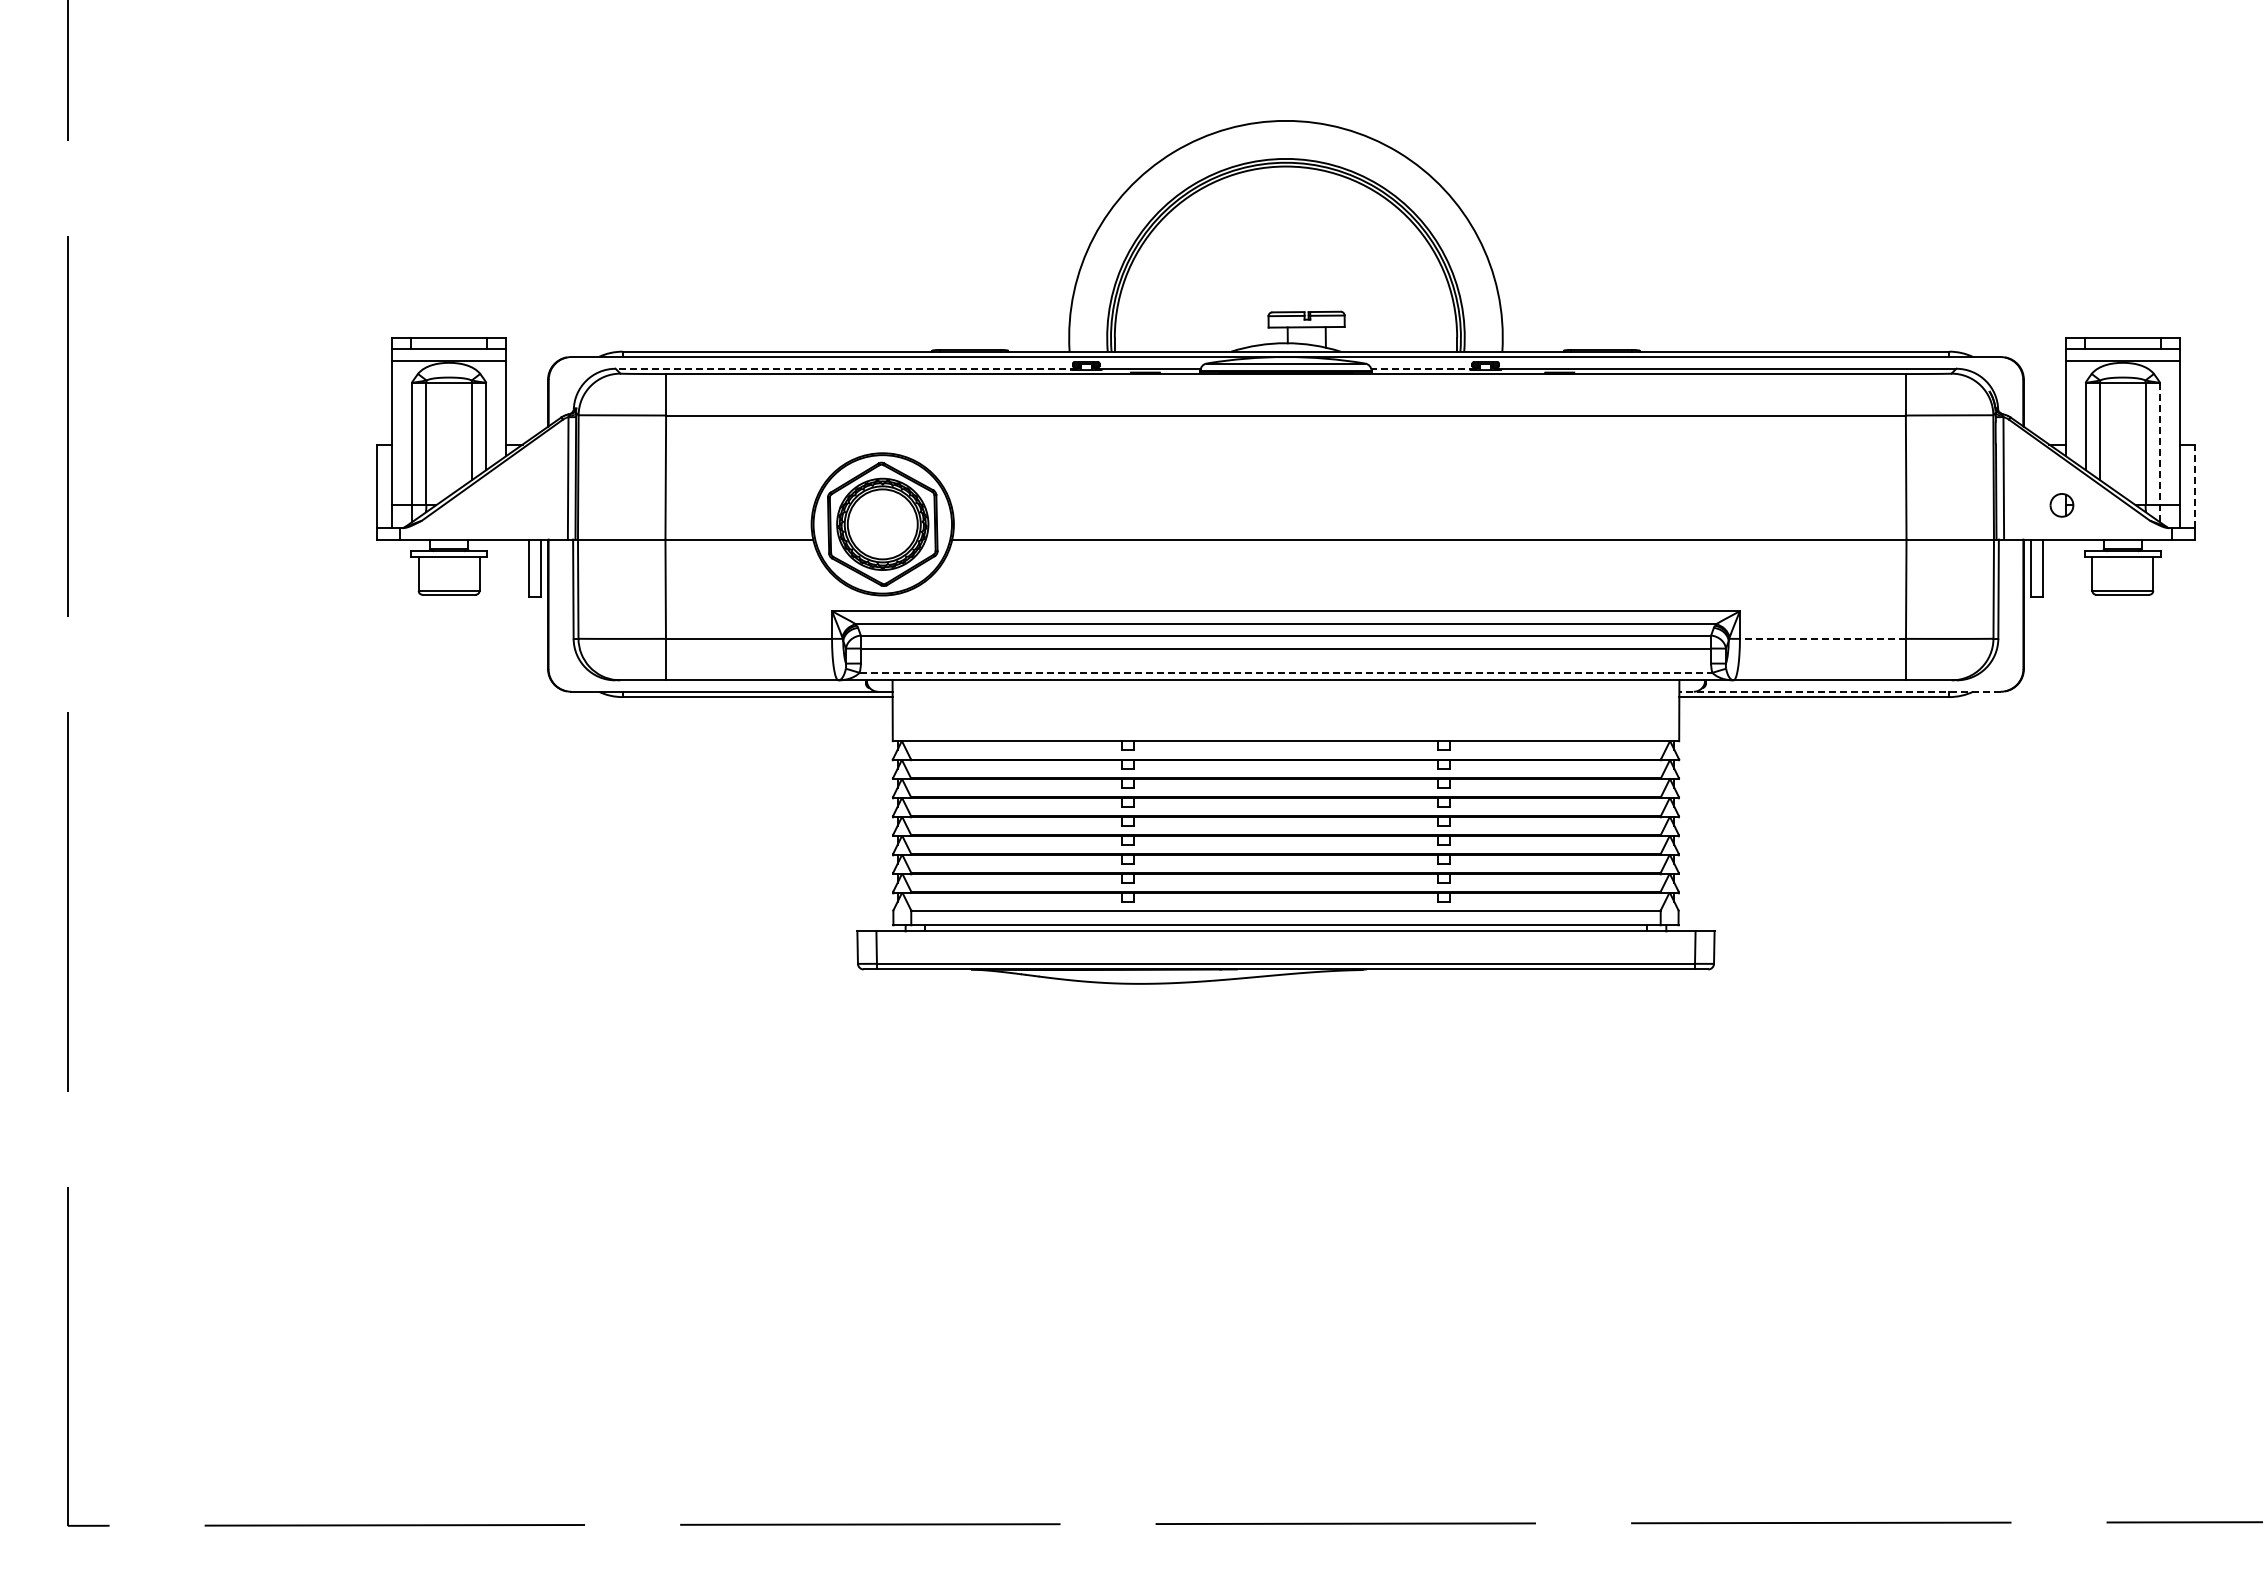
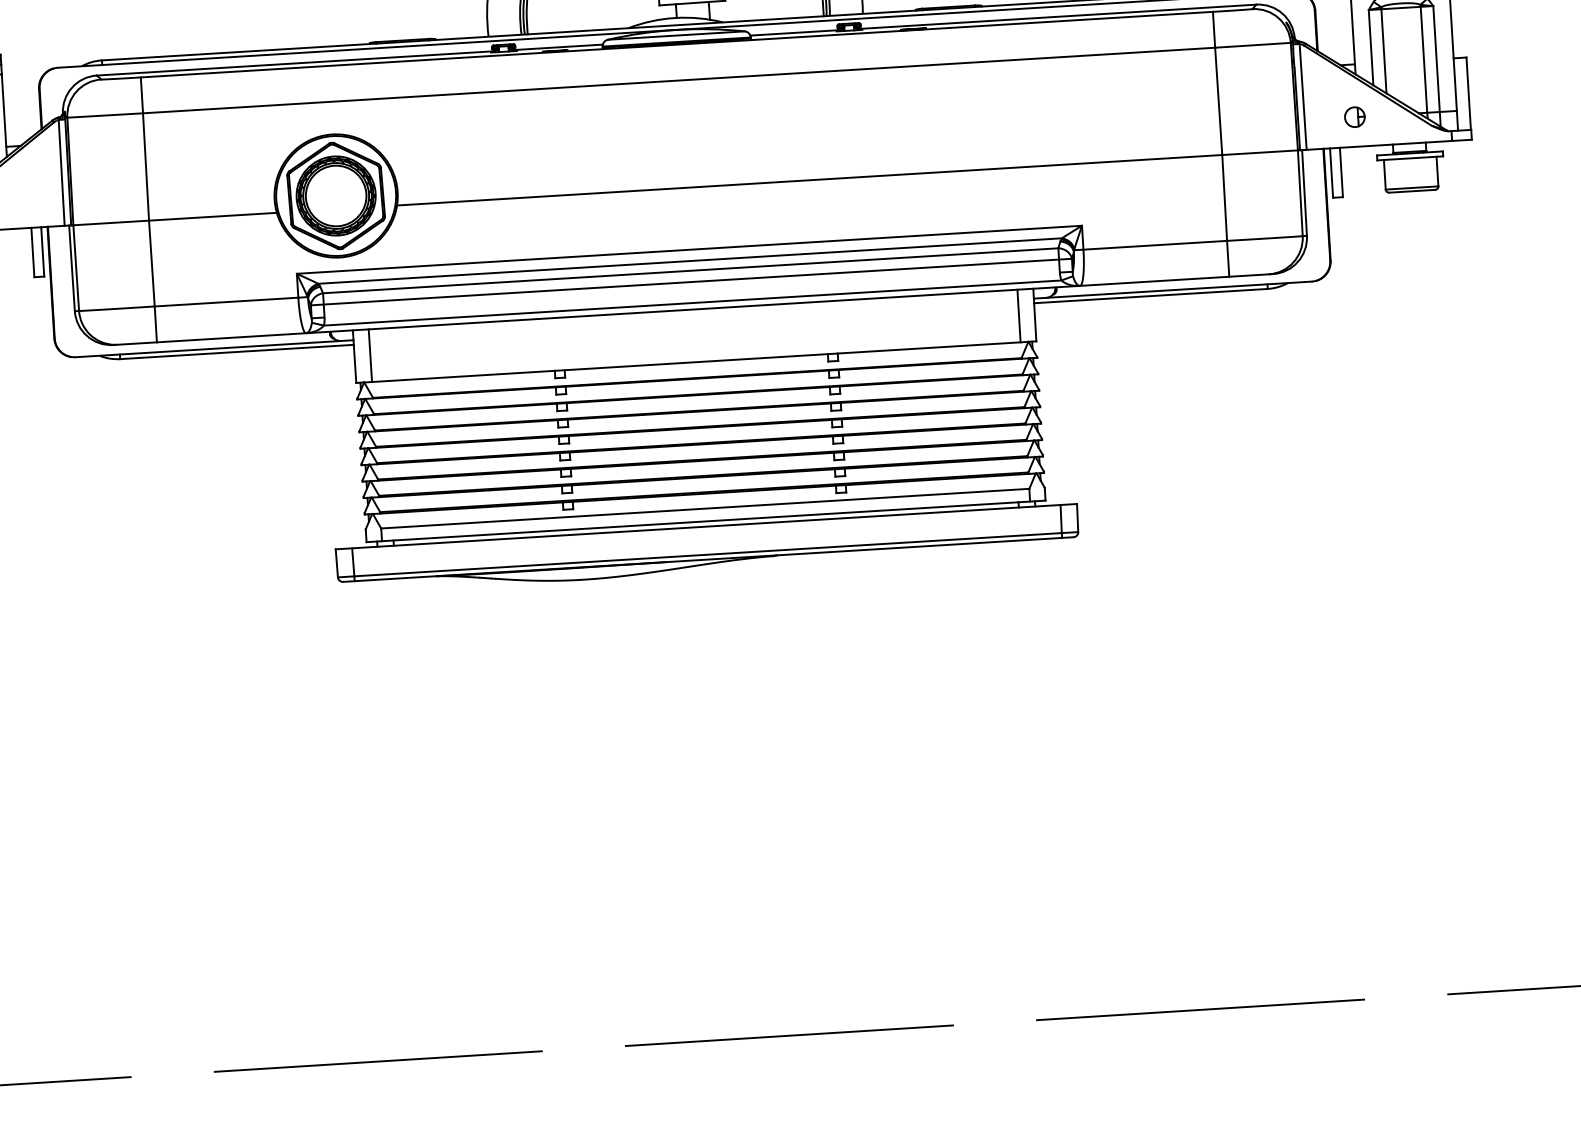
line: (846, 368) -> (296, 63), dashed -> solid
line: (1423, 368) -> (795, 32), dashed -> solid
line: (2160, 452) -> (1437, 66), dashed -> solid
line: (2194, 486) -> (1468, 93), dashed -> solid
line: (1822, 638) -> (1154, 244), dashed -> solid
line: (1286, 672) -> (693, 302), dashed -> solid
line: (1839, 691) -> (1172, 289), dashed -> solid
line: (910, 710) -> (369, 355), added
line: (1660, 710) -> (1018, 315), added

